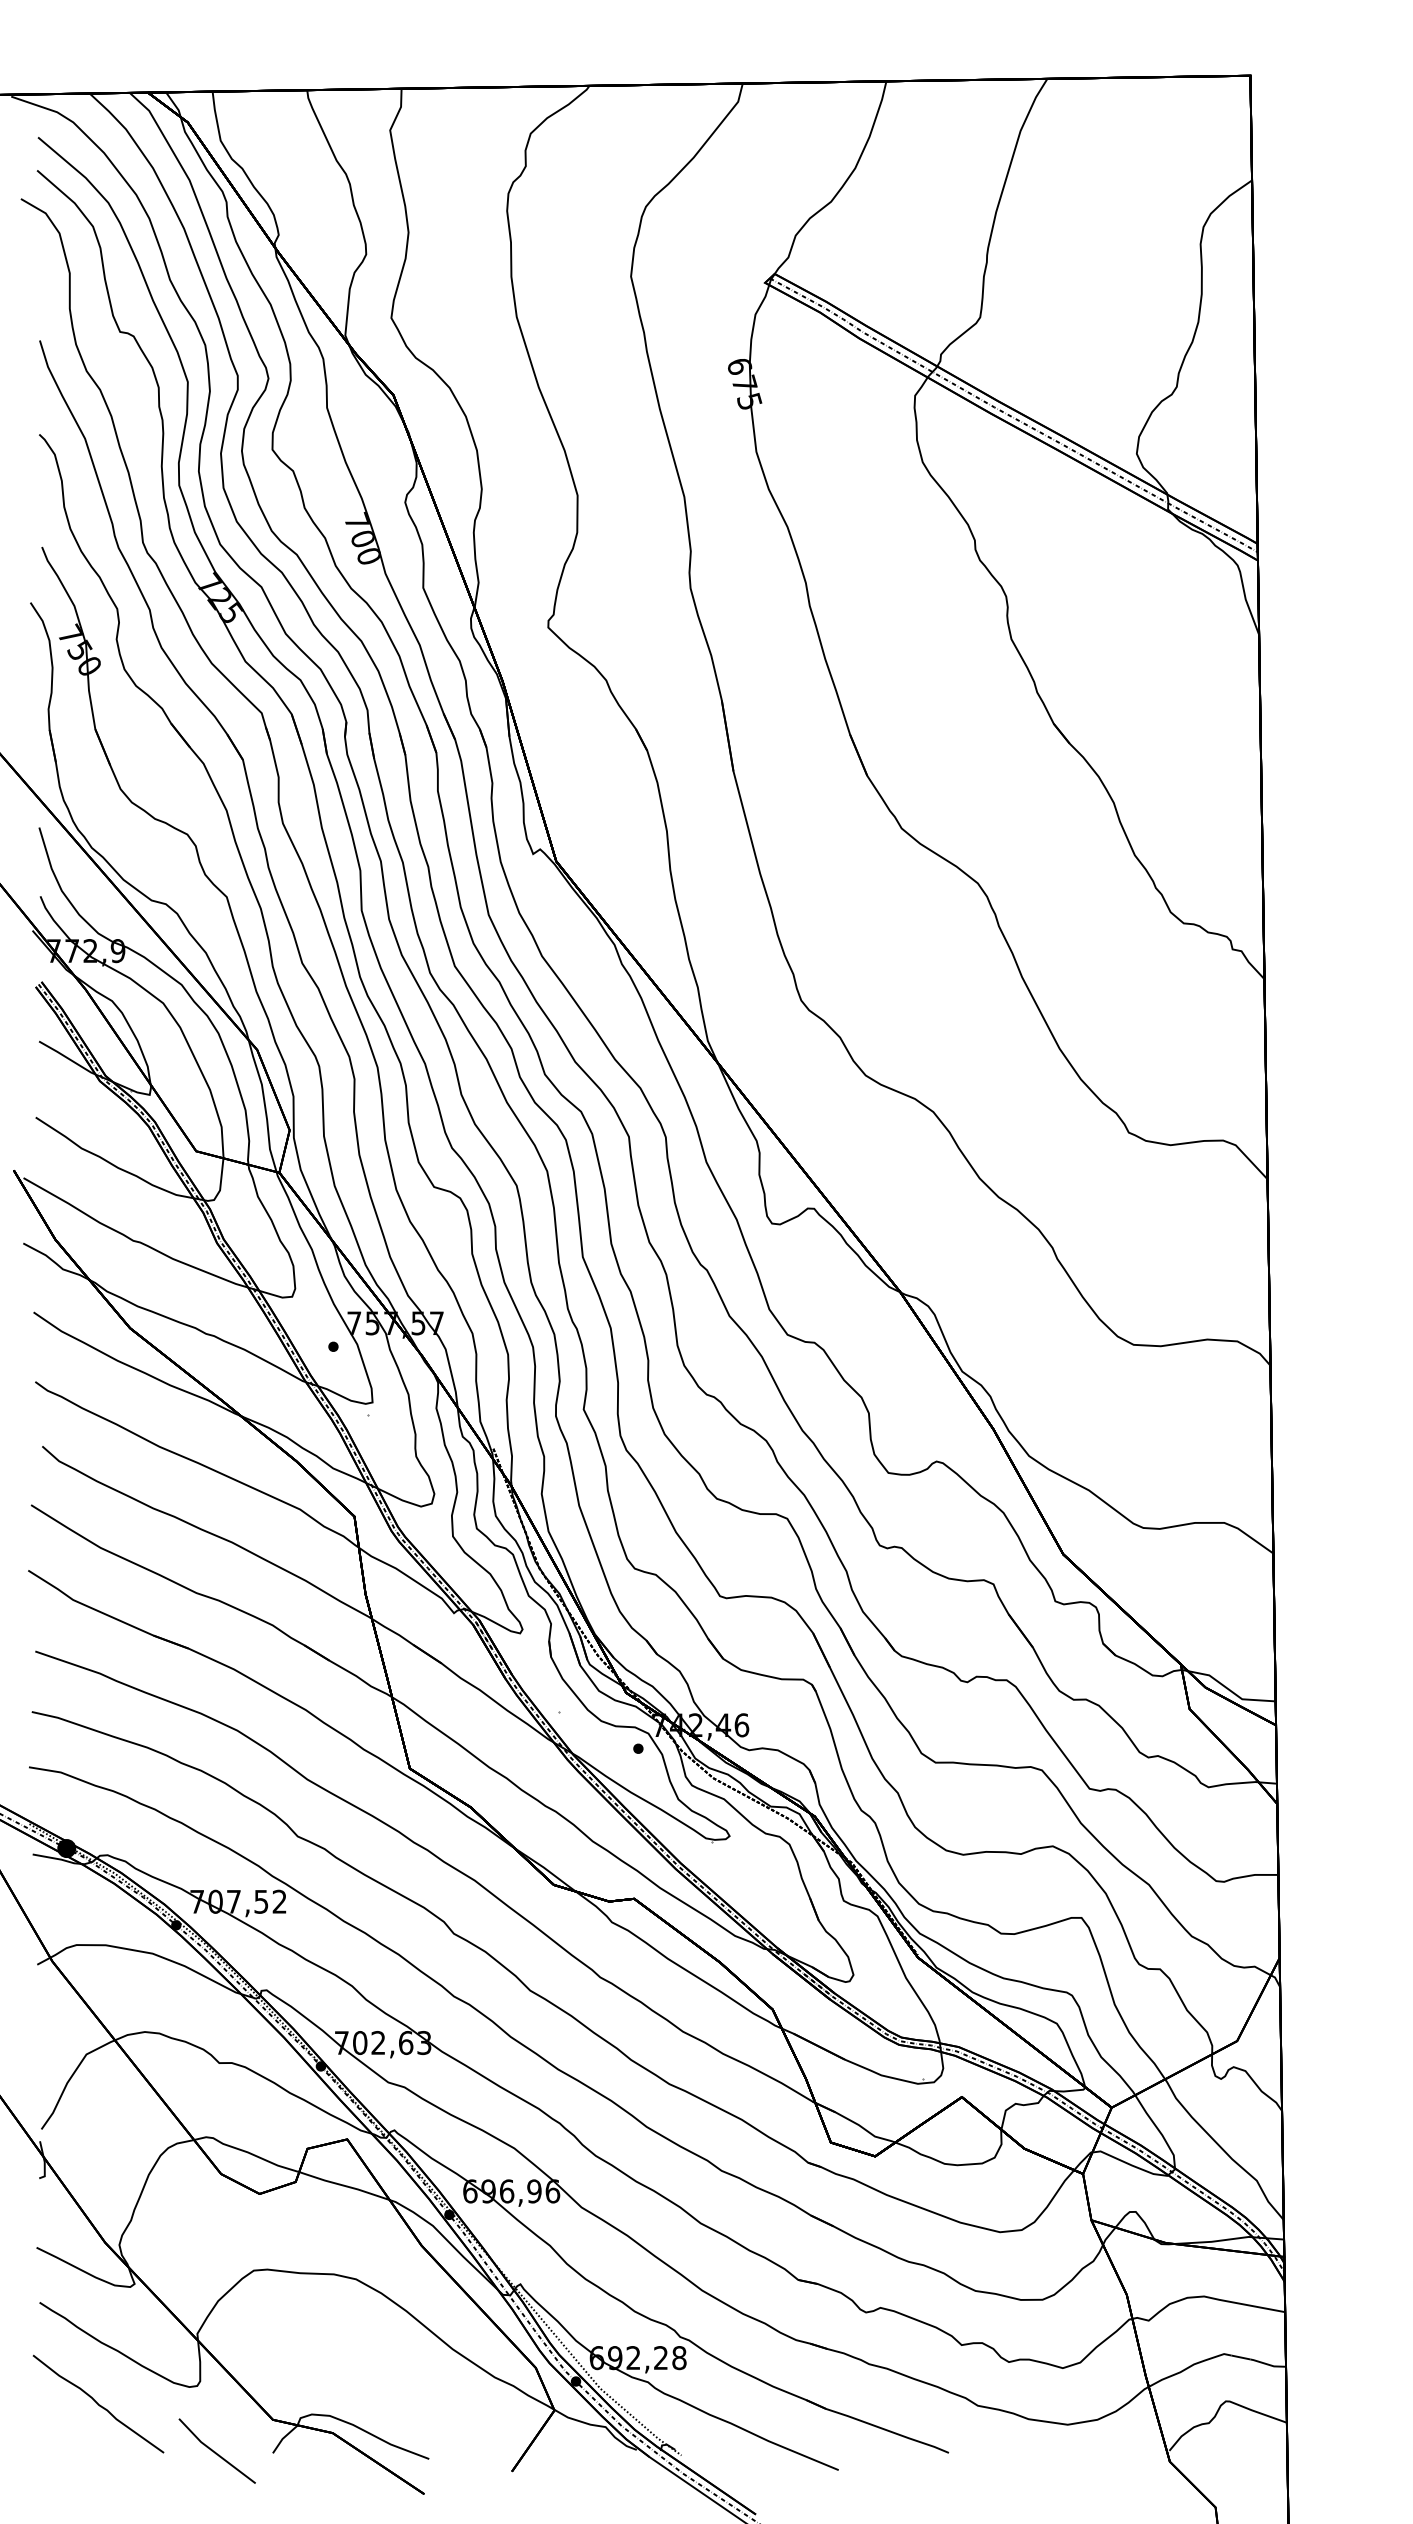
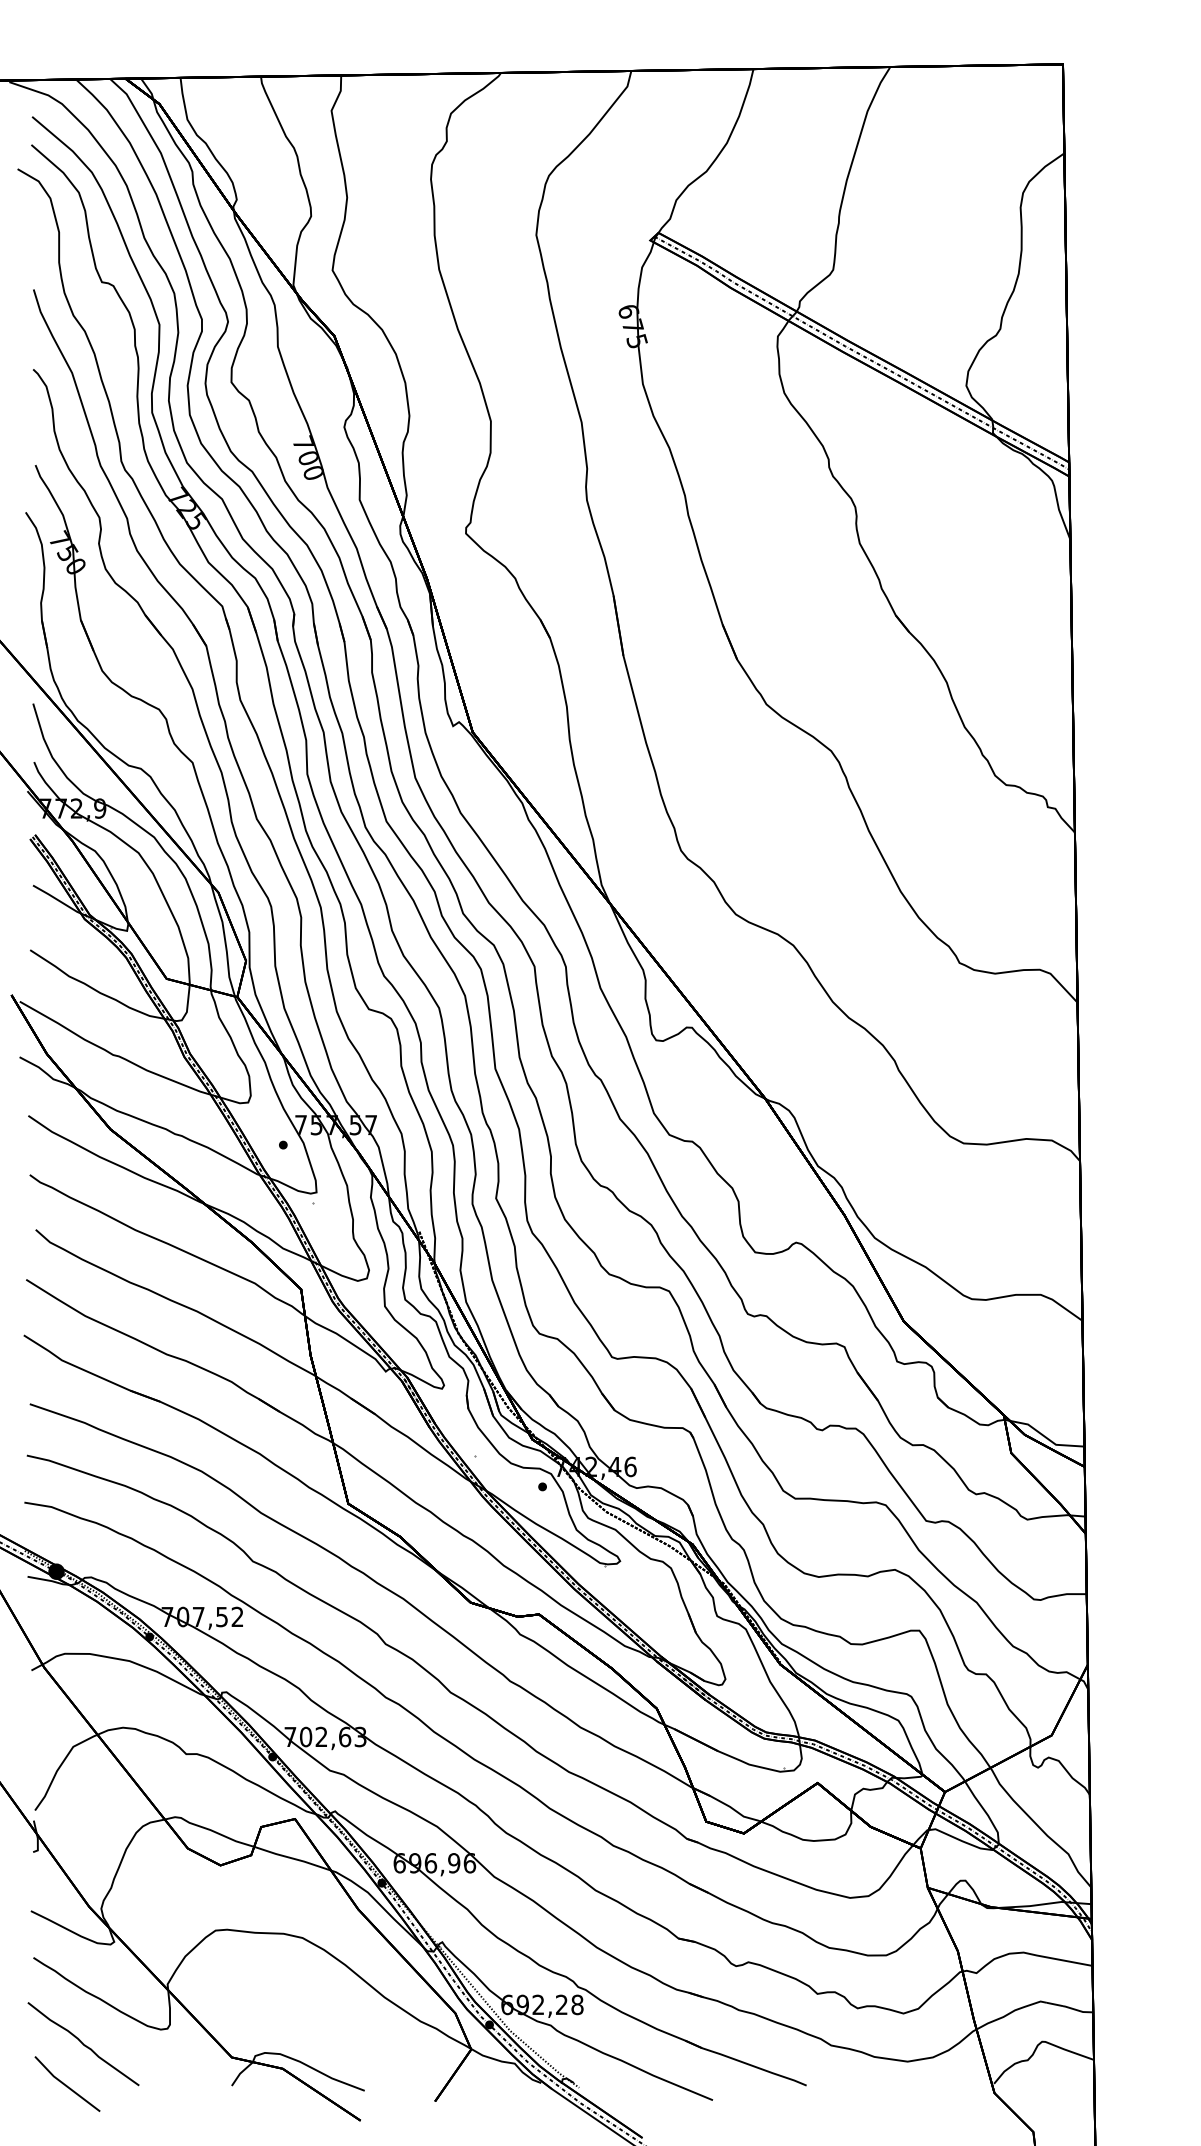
line: (216, 2451) -> (66, 2084), moved

